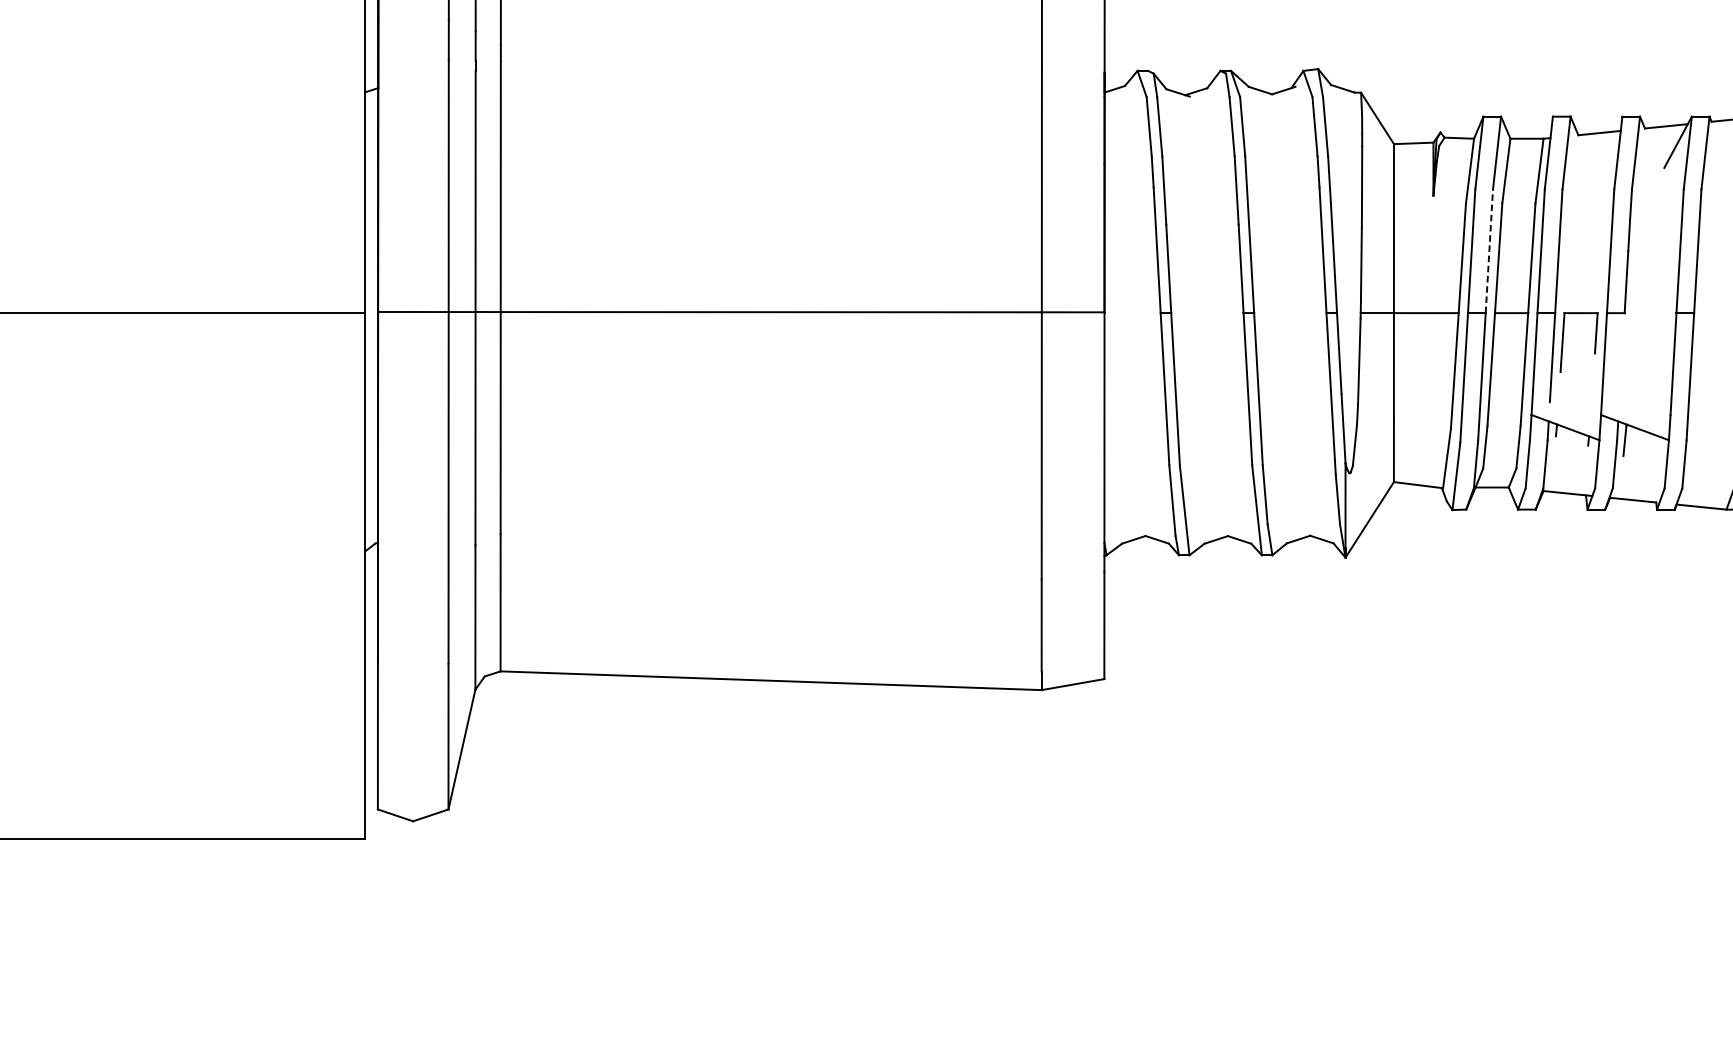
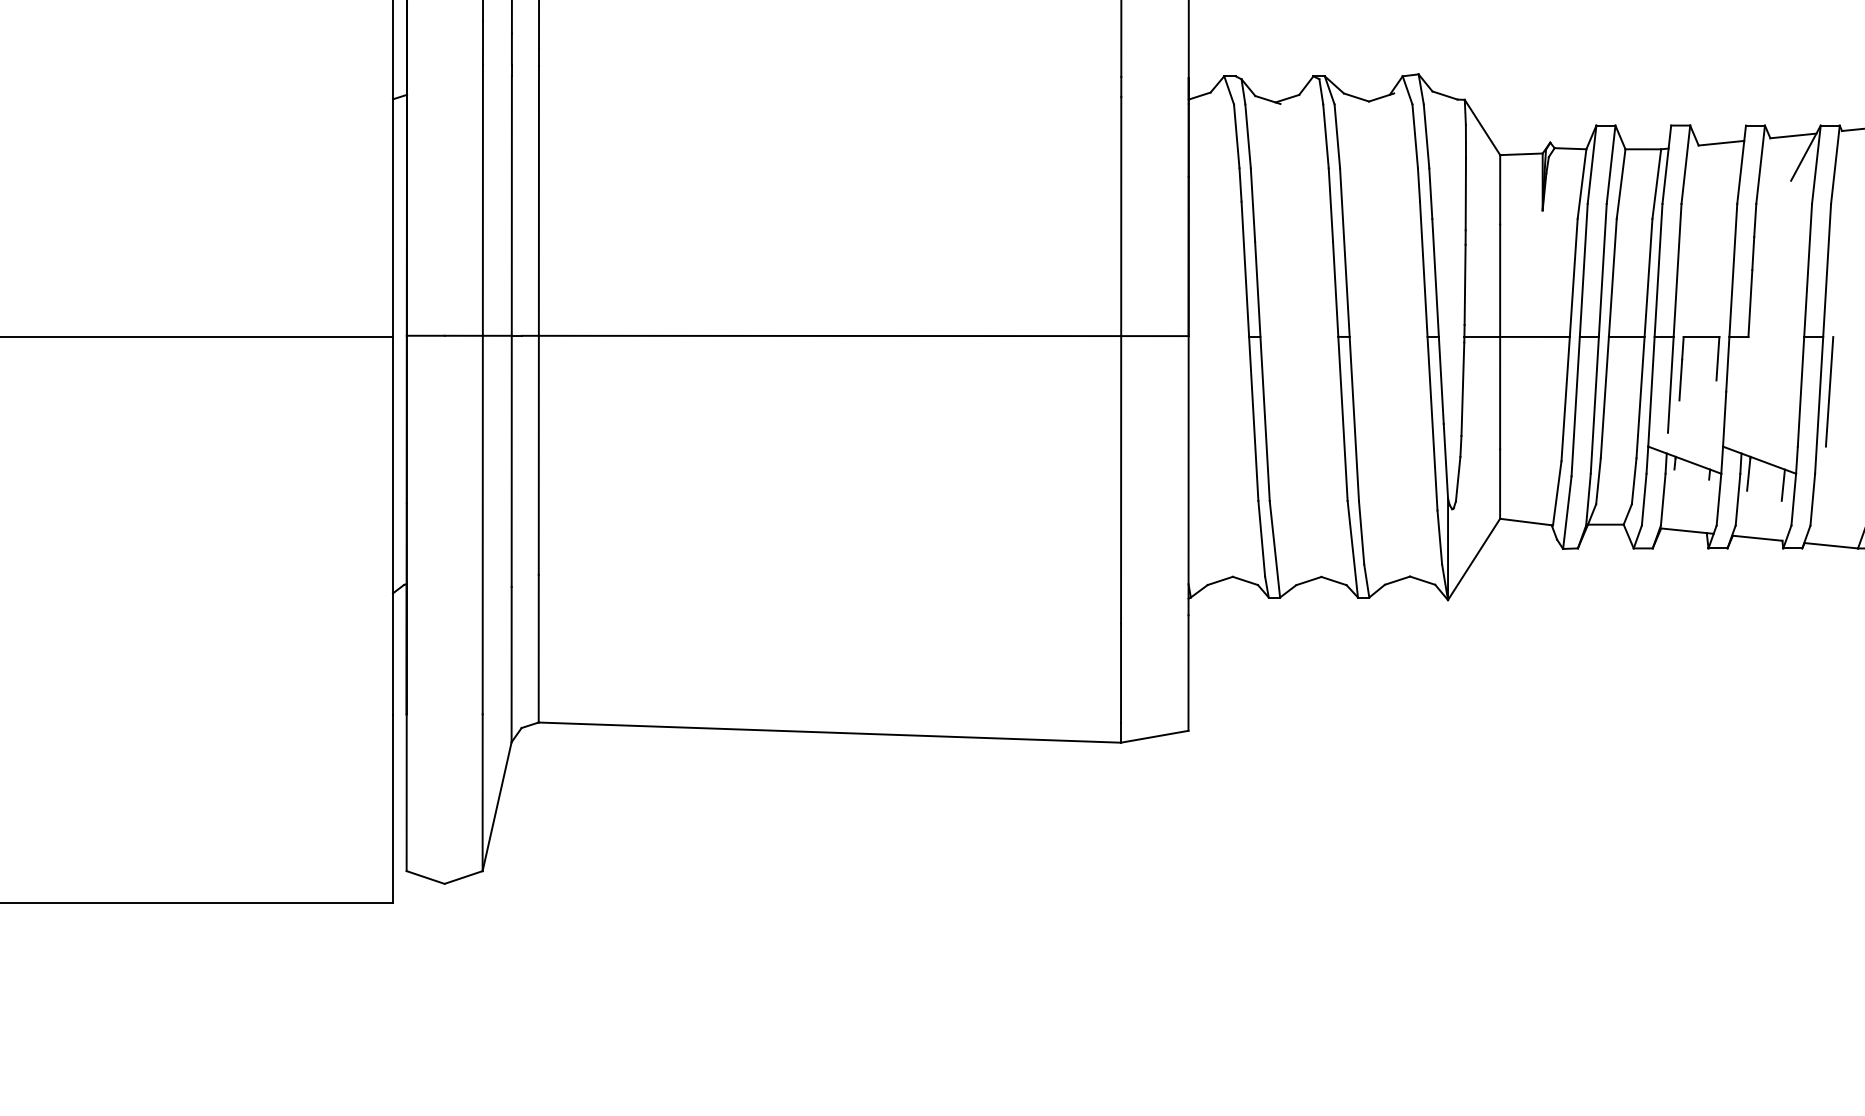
line: (1489, 251) -> (1602, 270), dashed -> solid
line: (1699, 363) -> (1829, 391), added
line: (1656, 450) -> (1782, 484), added

